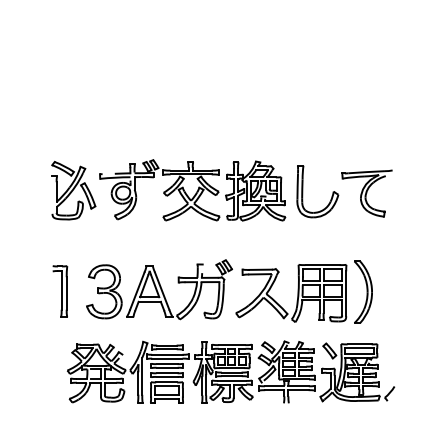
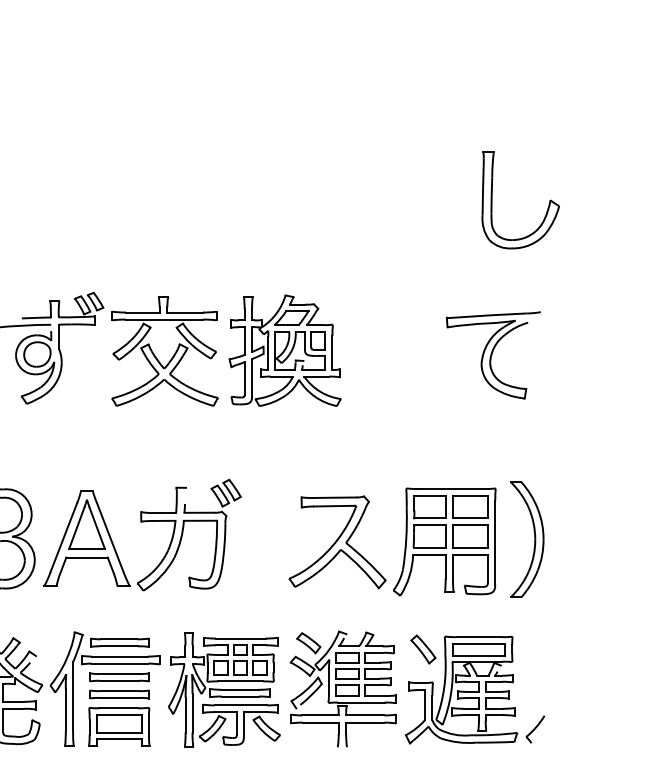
part: (303, 191) -> (493, 200), moved
part: (303, 291) -> (415, 538), moved

